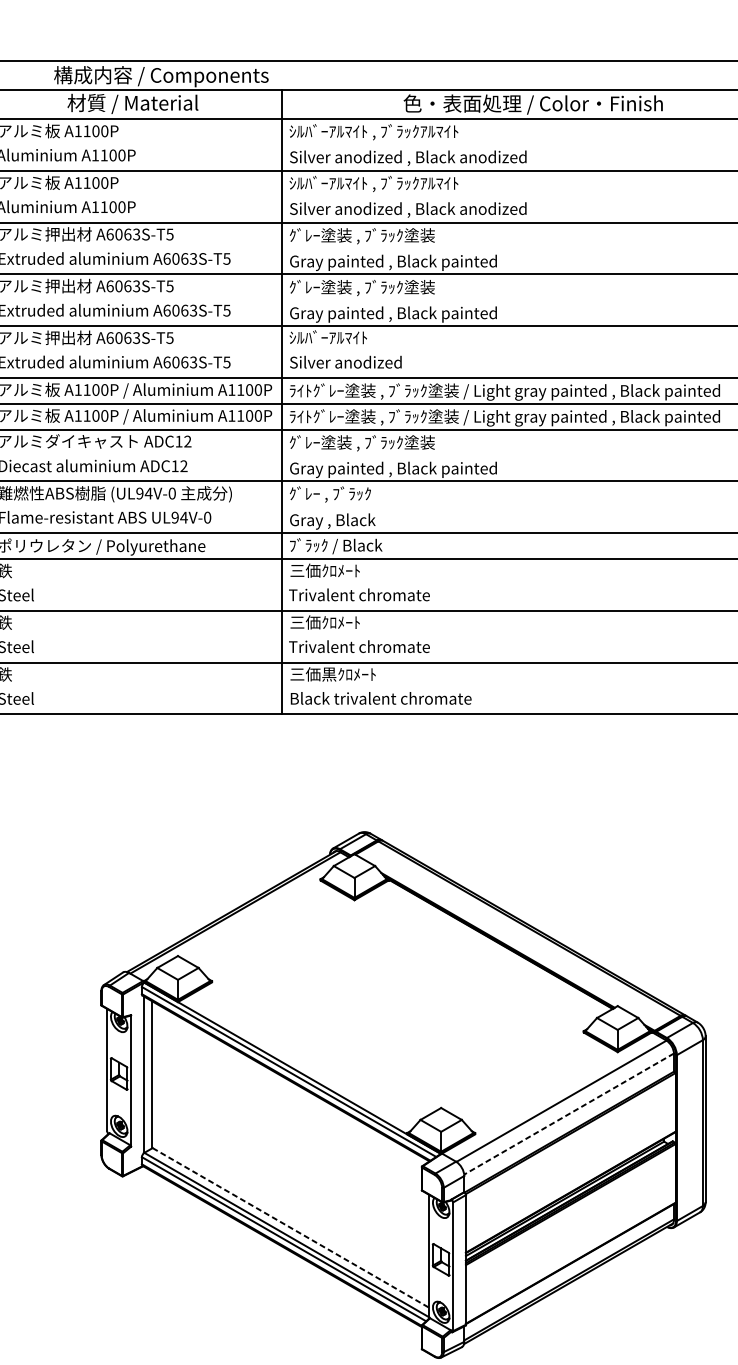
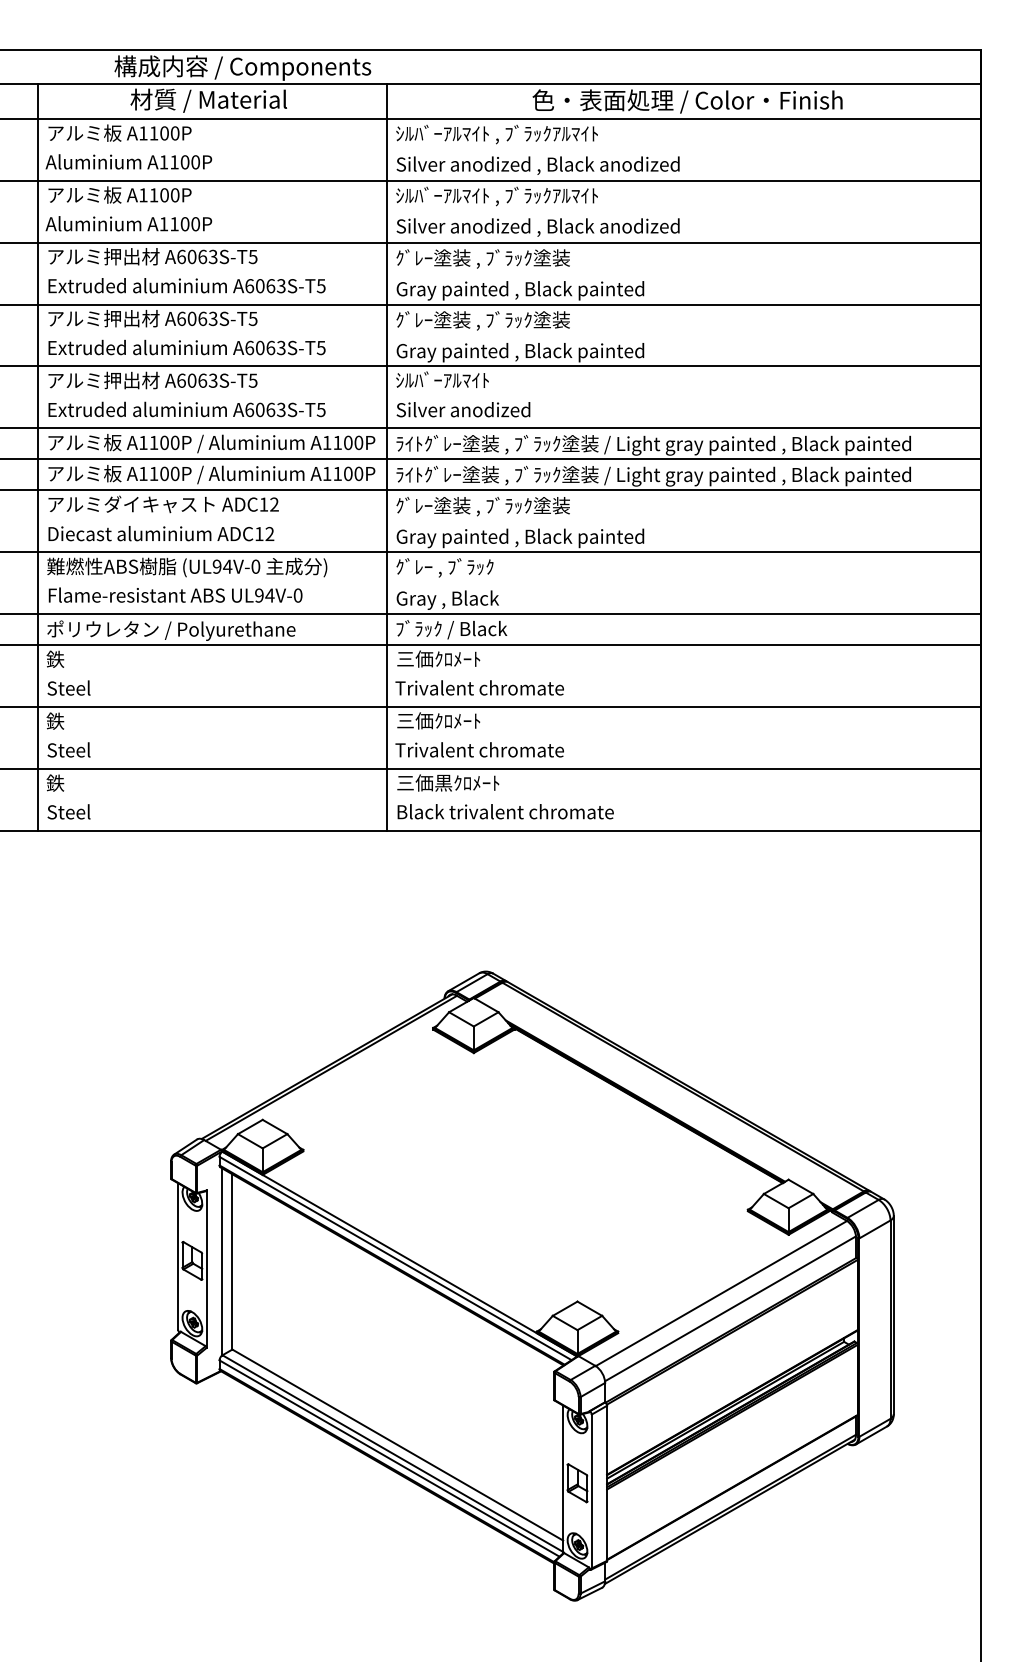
line: (569, 1113) -> (730, 1308), dashed -> solid
line: (290, 1228) -> (397, 1445), dashed -> solid

